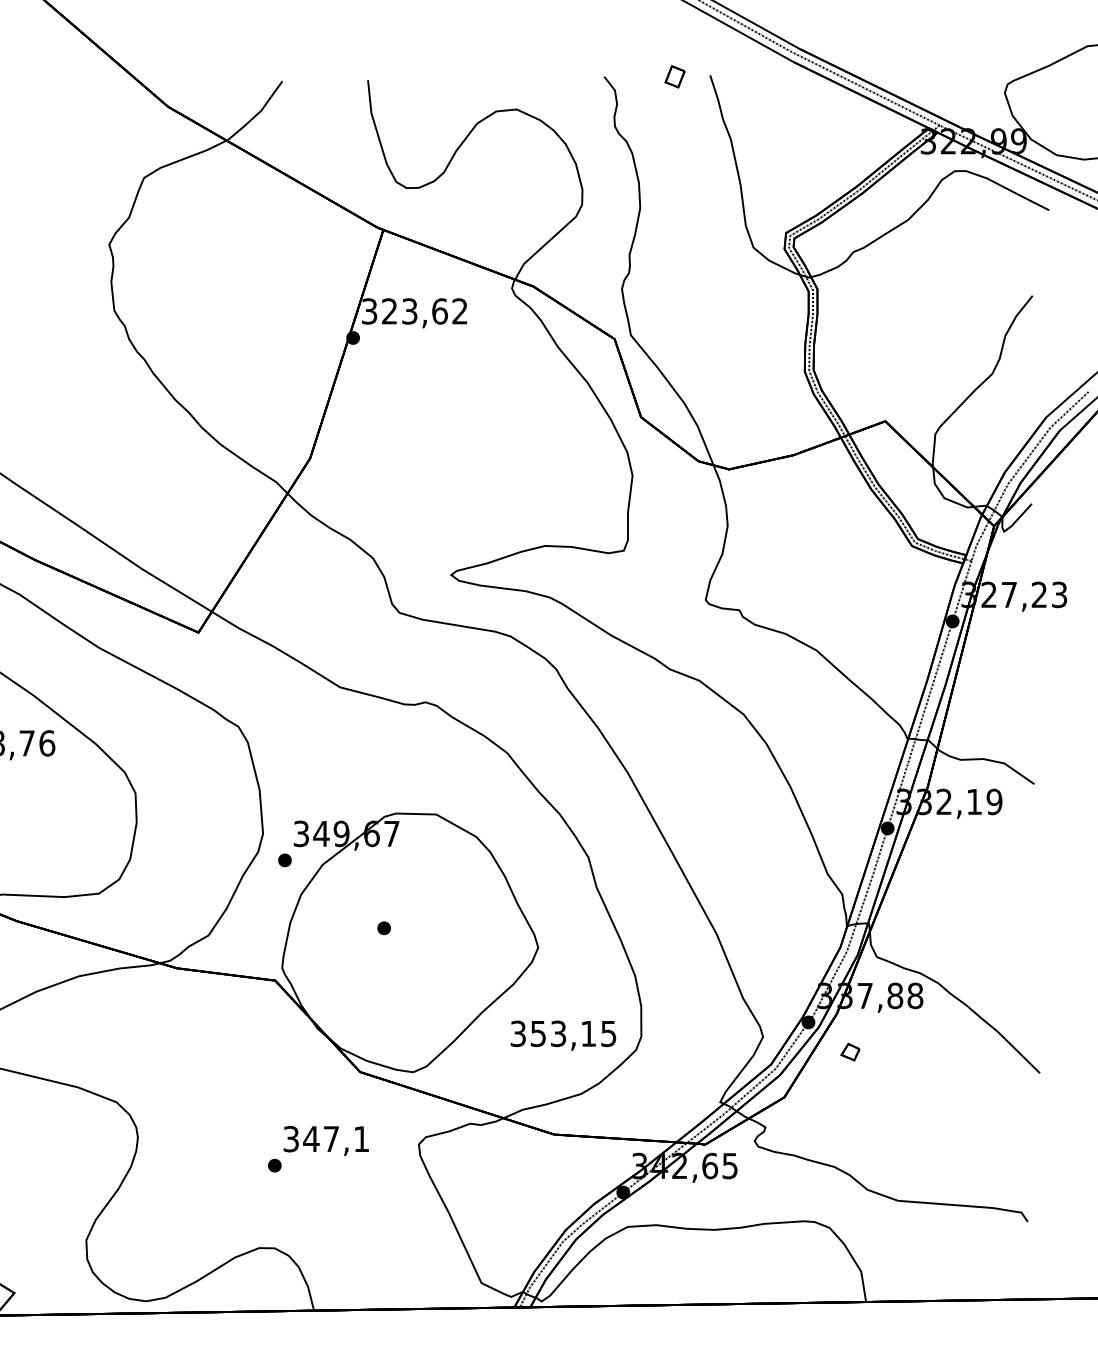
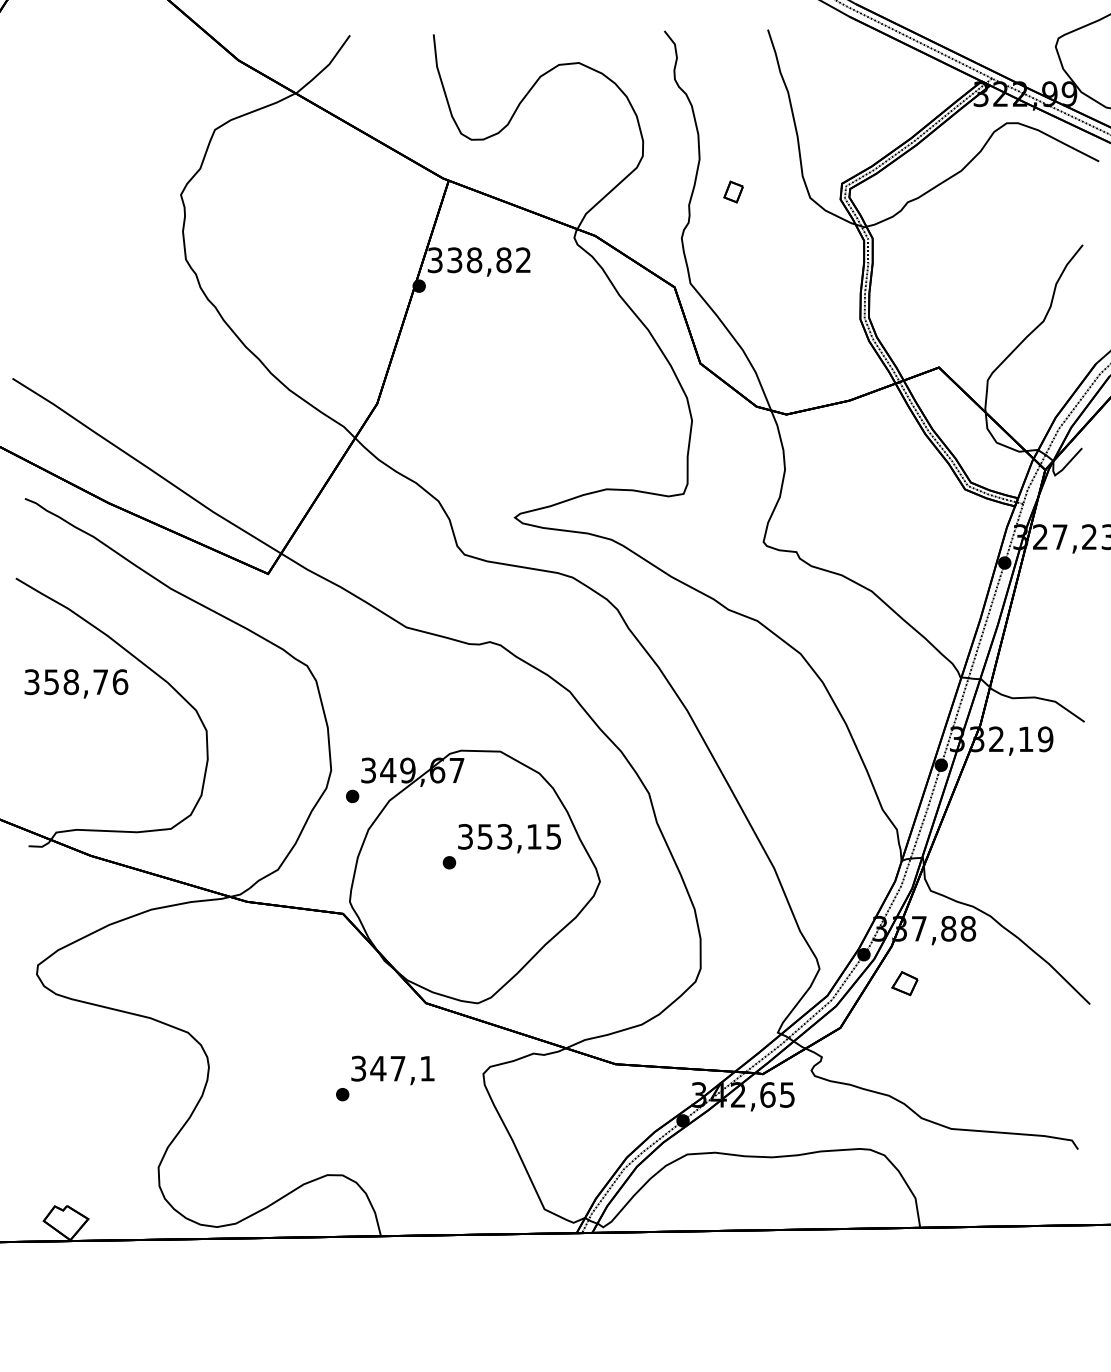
part: (674, 76) -> (733, 191), moved
text: (414, 311) -> (479, 260), 323,62 -> 338,82
text: (563, 1035) -> (509, 838), moved
part: (850, 1051) -> (904, 983), size x1.43

